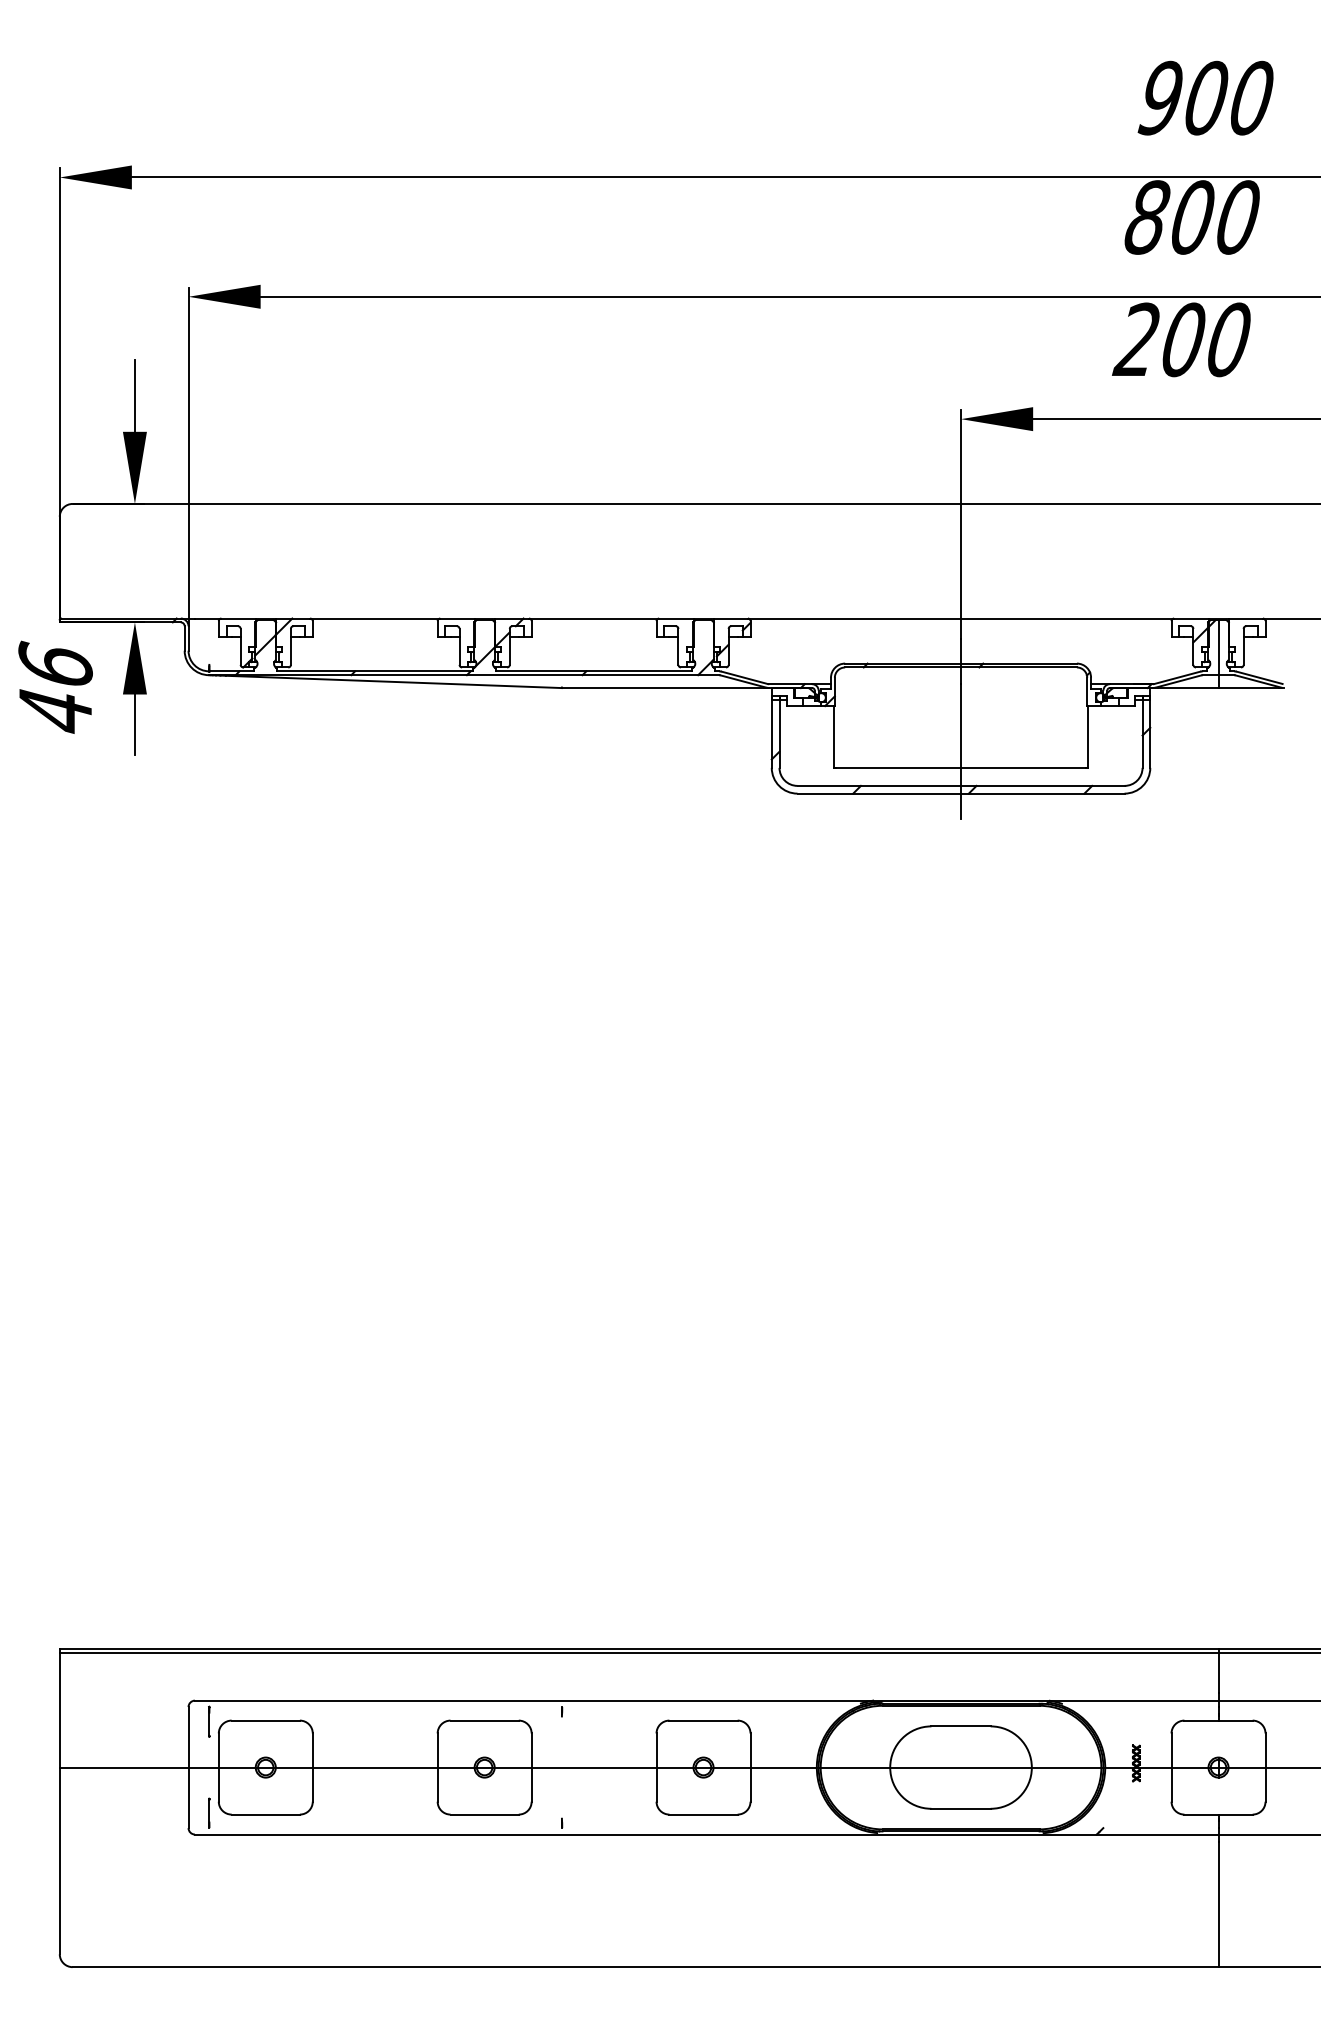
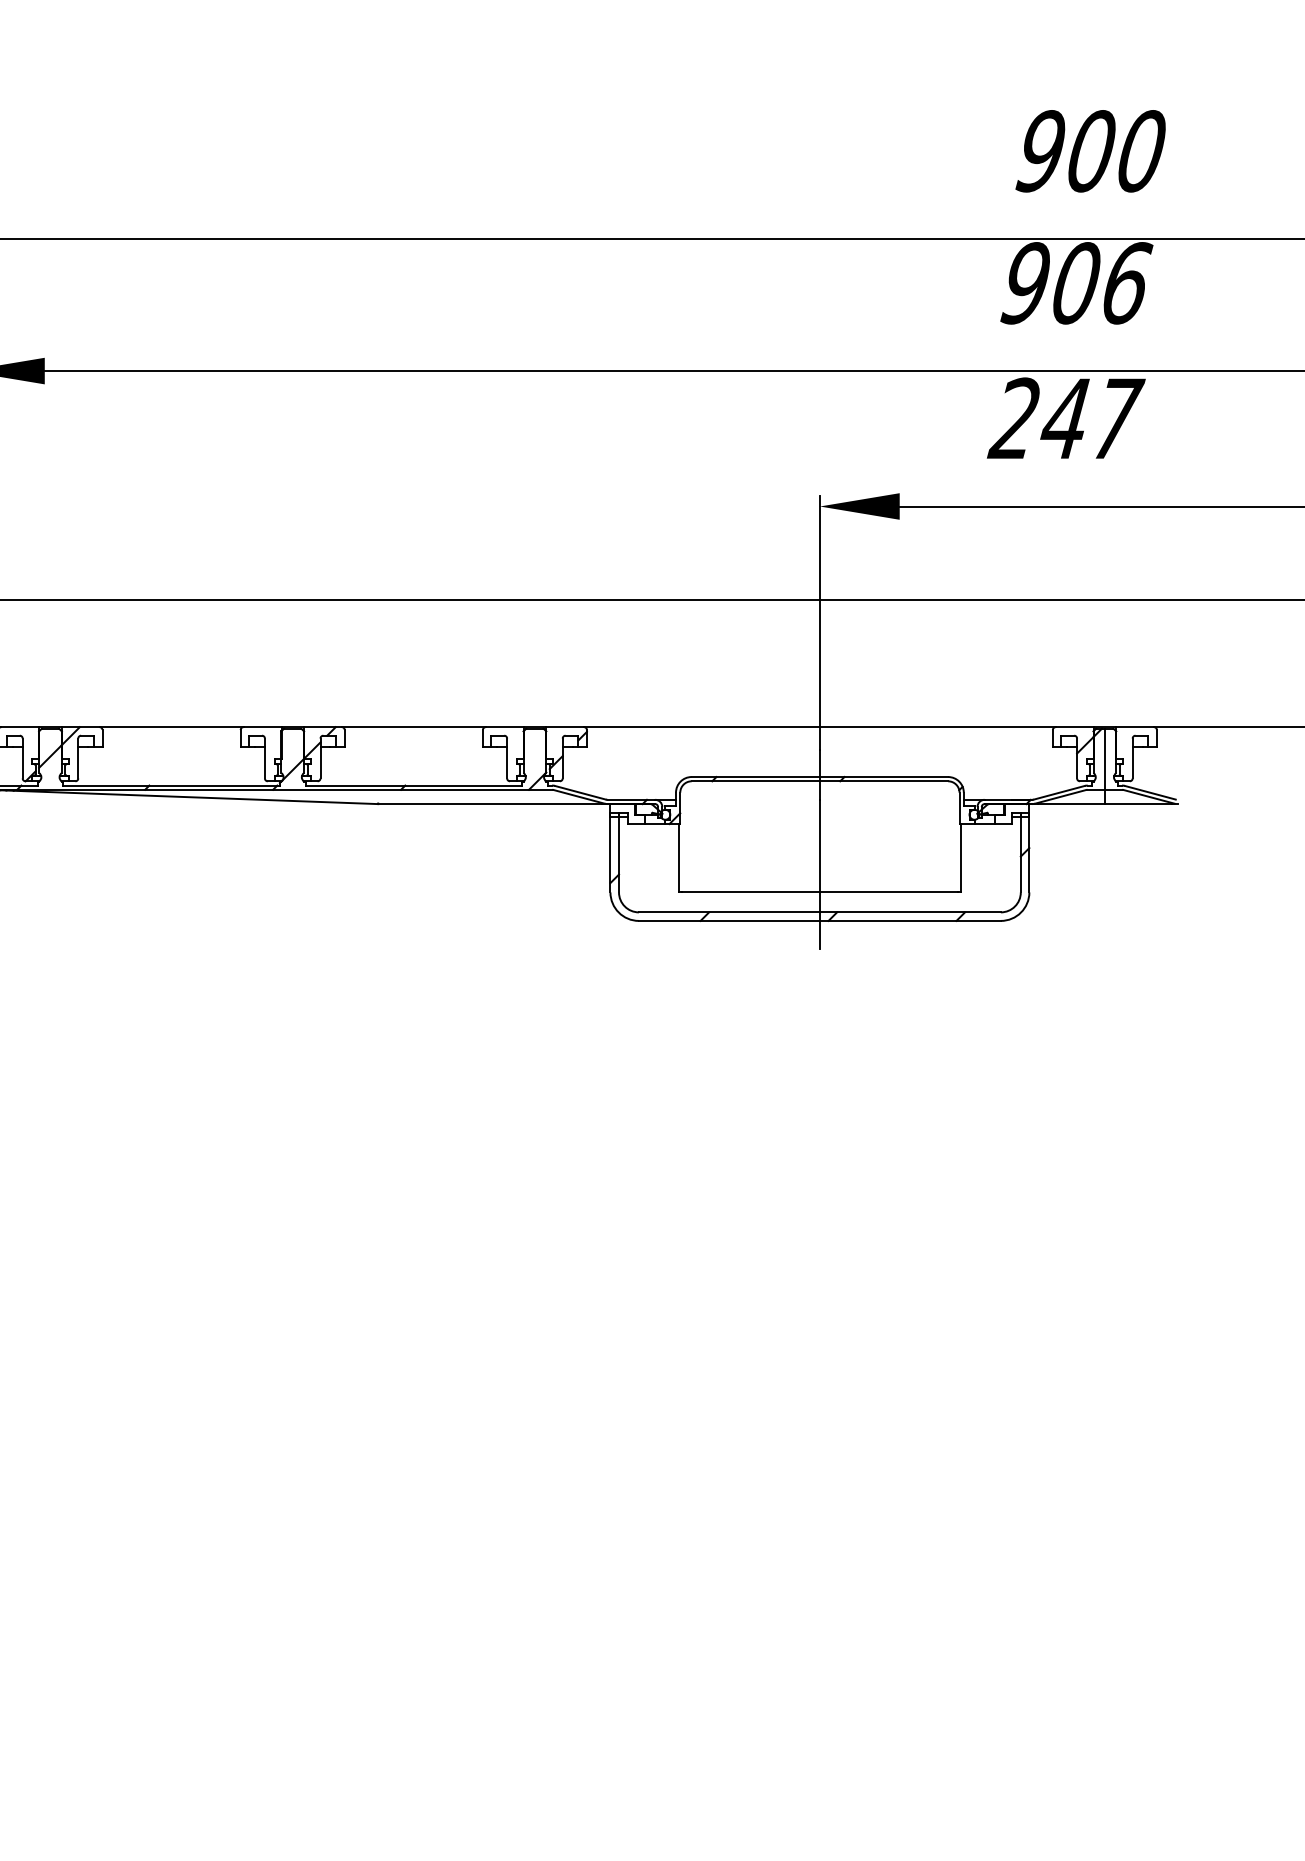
text: (1193, 217) -> (1077, 283), 800 -> 906
text: (1207, 339) -> (1092, 418), 200 -> 247

